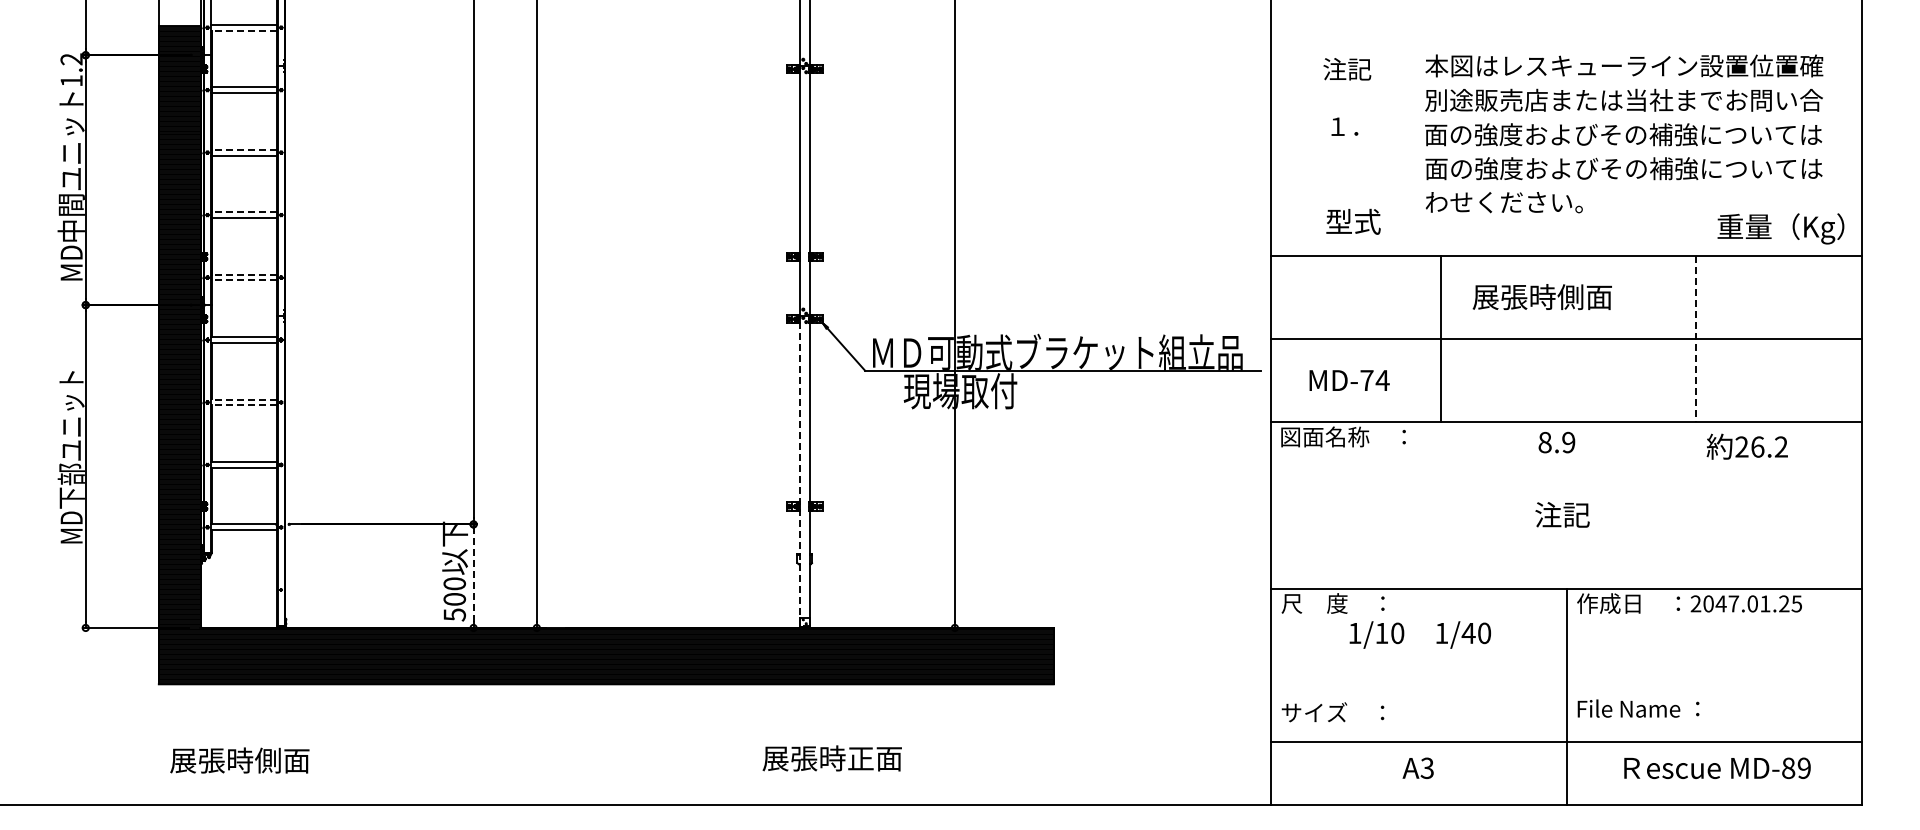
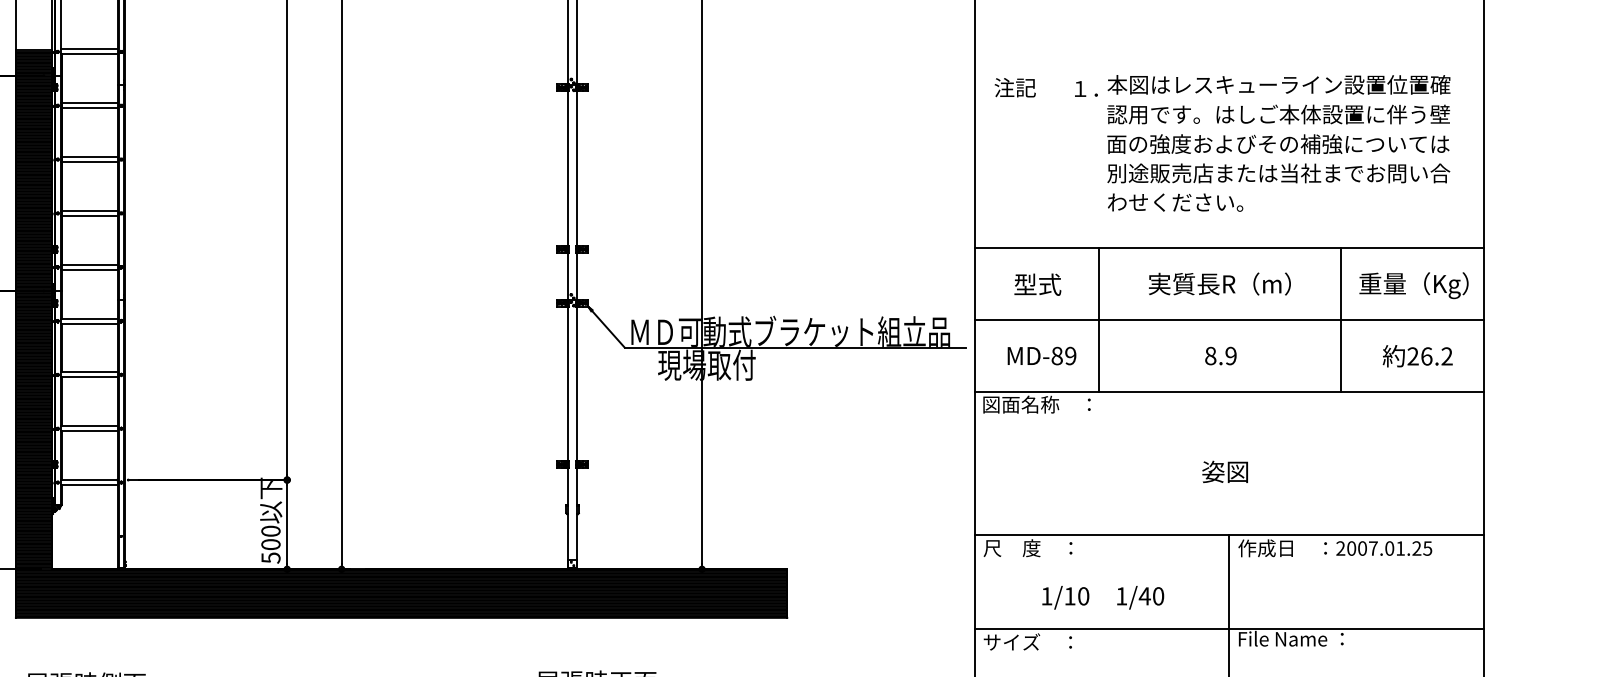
line: (244, 30) -> (89, 54), dashed -> solid
text: (1347, 69) -> (1015, 87), moved
text: (1623, 99) -> (1278, 113), 別途販売店または当社までお問い合 -> 認用です。はしご本体設置に伴う壁
text: (1344, 126) -> (1086, 88), moved
line: (244, 149) -> (89, 156), dashed -> solid
text: (1624, 168) -> (1279, 173), 面の強度およびその補強については -> 別途販売店または当社までお問い合
line: (244, 212) -> (89, 211), dashed -> solid
text: (1353, 221) -> (1037, 284), moved
text: (1780, 228) -> (1413, 285), moved
line: (244, 274) -> (89, 264), dashed -> solid
line: (244, 280) -> (89, 269), dashed -> solid
text: (1555, 296) -> (1219, 283), 展張時側面 -> 実質長R（m）
line: (1441, 338) -> (1099, 319), moved
line: (1696, 339) -> (1341, 320), dashed -> solid
text: (1374, 380) -> (1063, 355), MD-74 -> MD-89
line: (244, 399) -> (89, 372), dashed -> solid
line: (244, 405) -> (89, 377), dashed -> solid
text: (1556, 442) -> (1220, 355), moved
text: (1746, 446) -> (1417, 355), moved
line: (799, 470) -> (568, 433), dashed -> solid
text: (1562, 514) -> (1225, 471), 注記 -> 姿図
line: (473, 576) -> (287, 524), dashed -> solid
text: (1720, 603) -> (1361, 548), 2047.01.25 -> 2007.01.25
text: (1419, 634) -> (1102, 597), moved
line: (1566, 742) -> (1229, 629), moved

